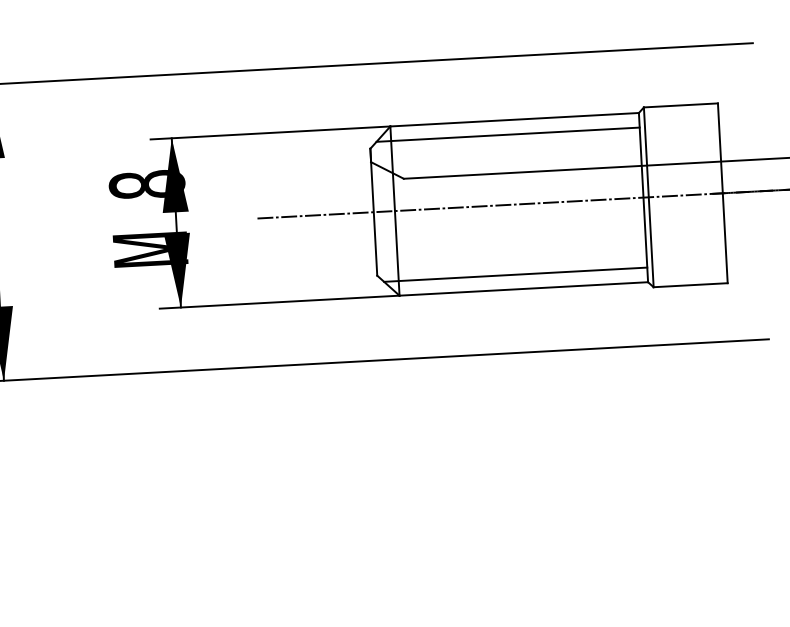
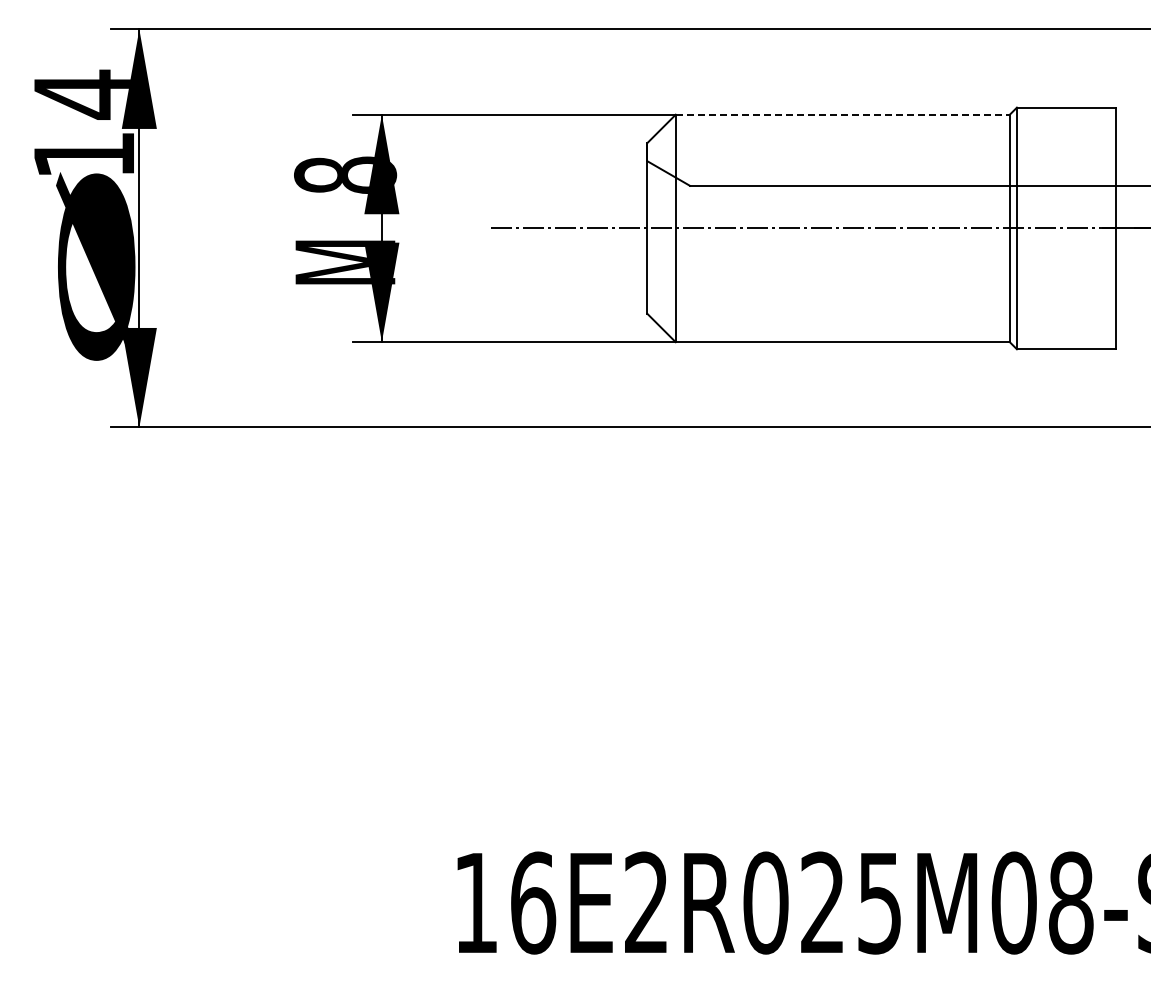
line: (515, 119) -> (843, 114), solid -> dashed
line: (507, 134) -> (832, 134), removed
line: (515, 274) -> (832, 322), removed

